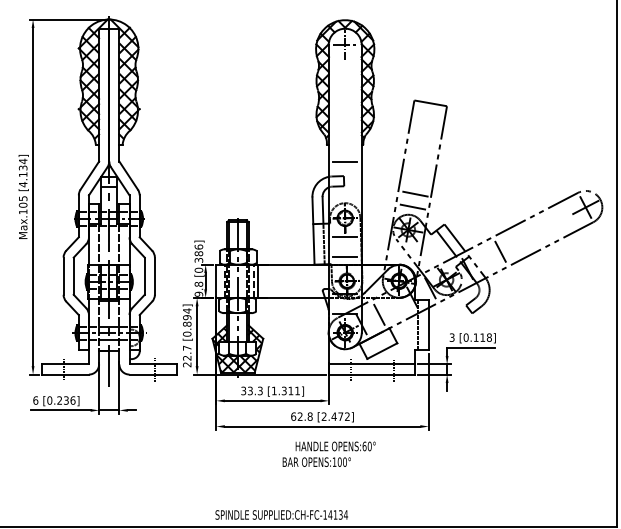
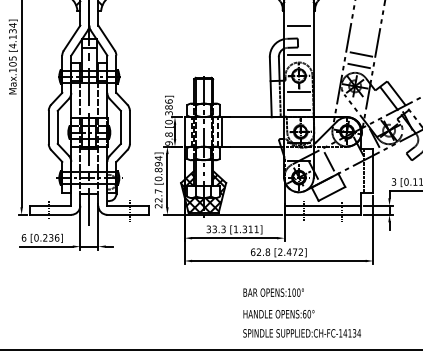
line: (345, 194) -> (299, 54), added
text: (335, 446) -> (278, 314), moved
text: (281, 514) -> (301, 332), moved

